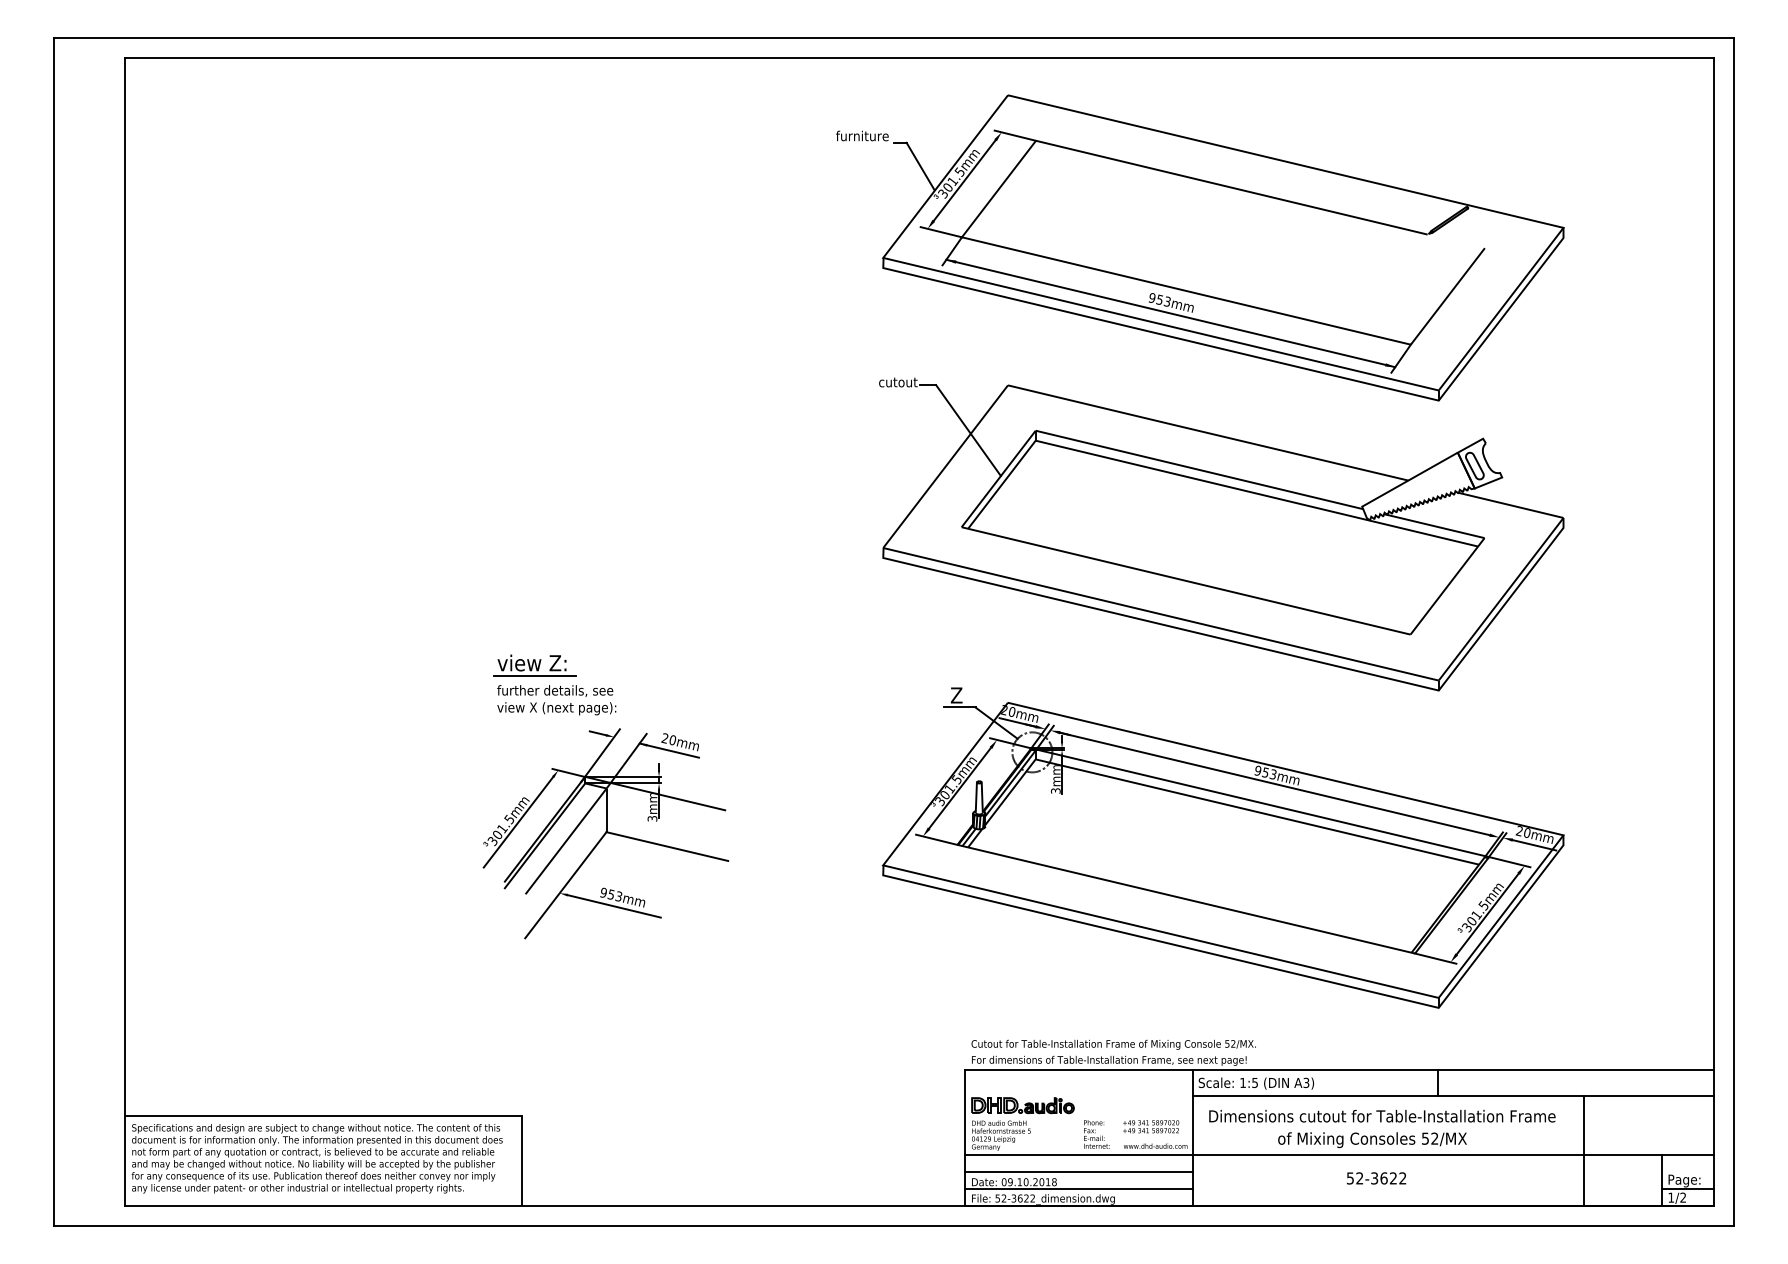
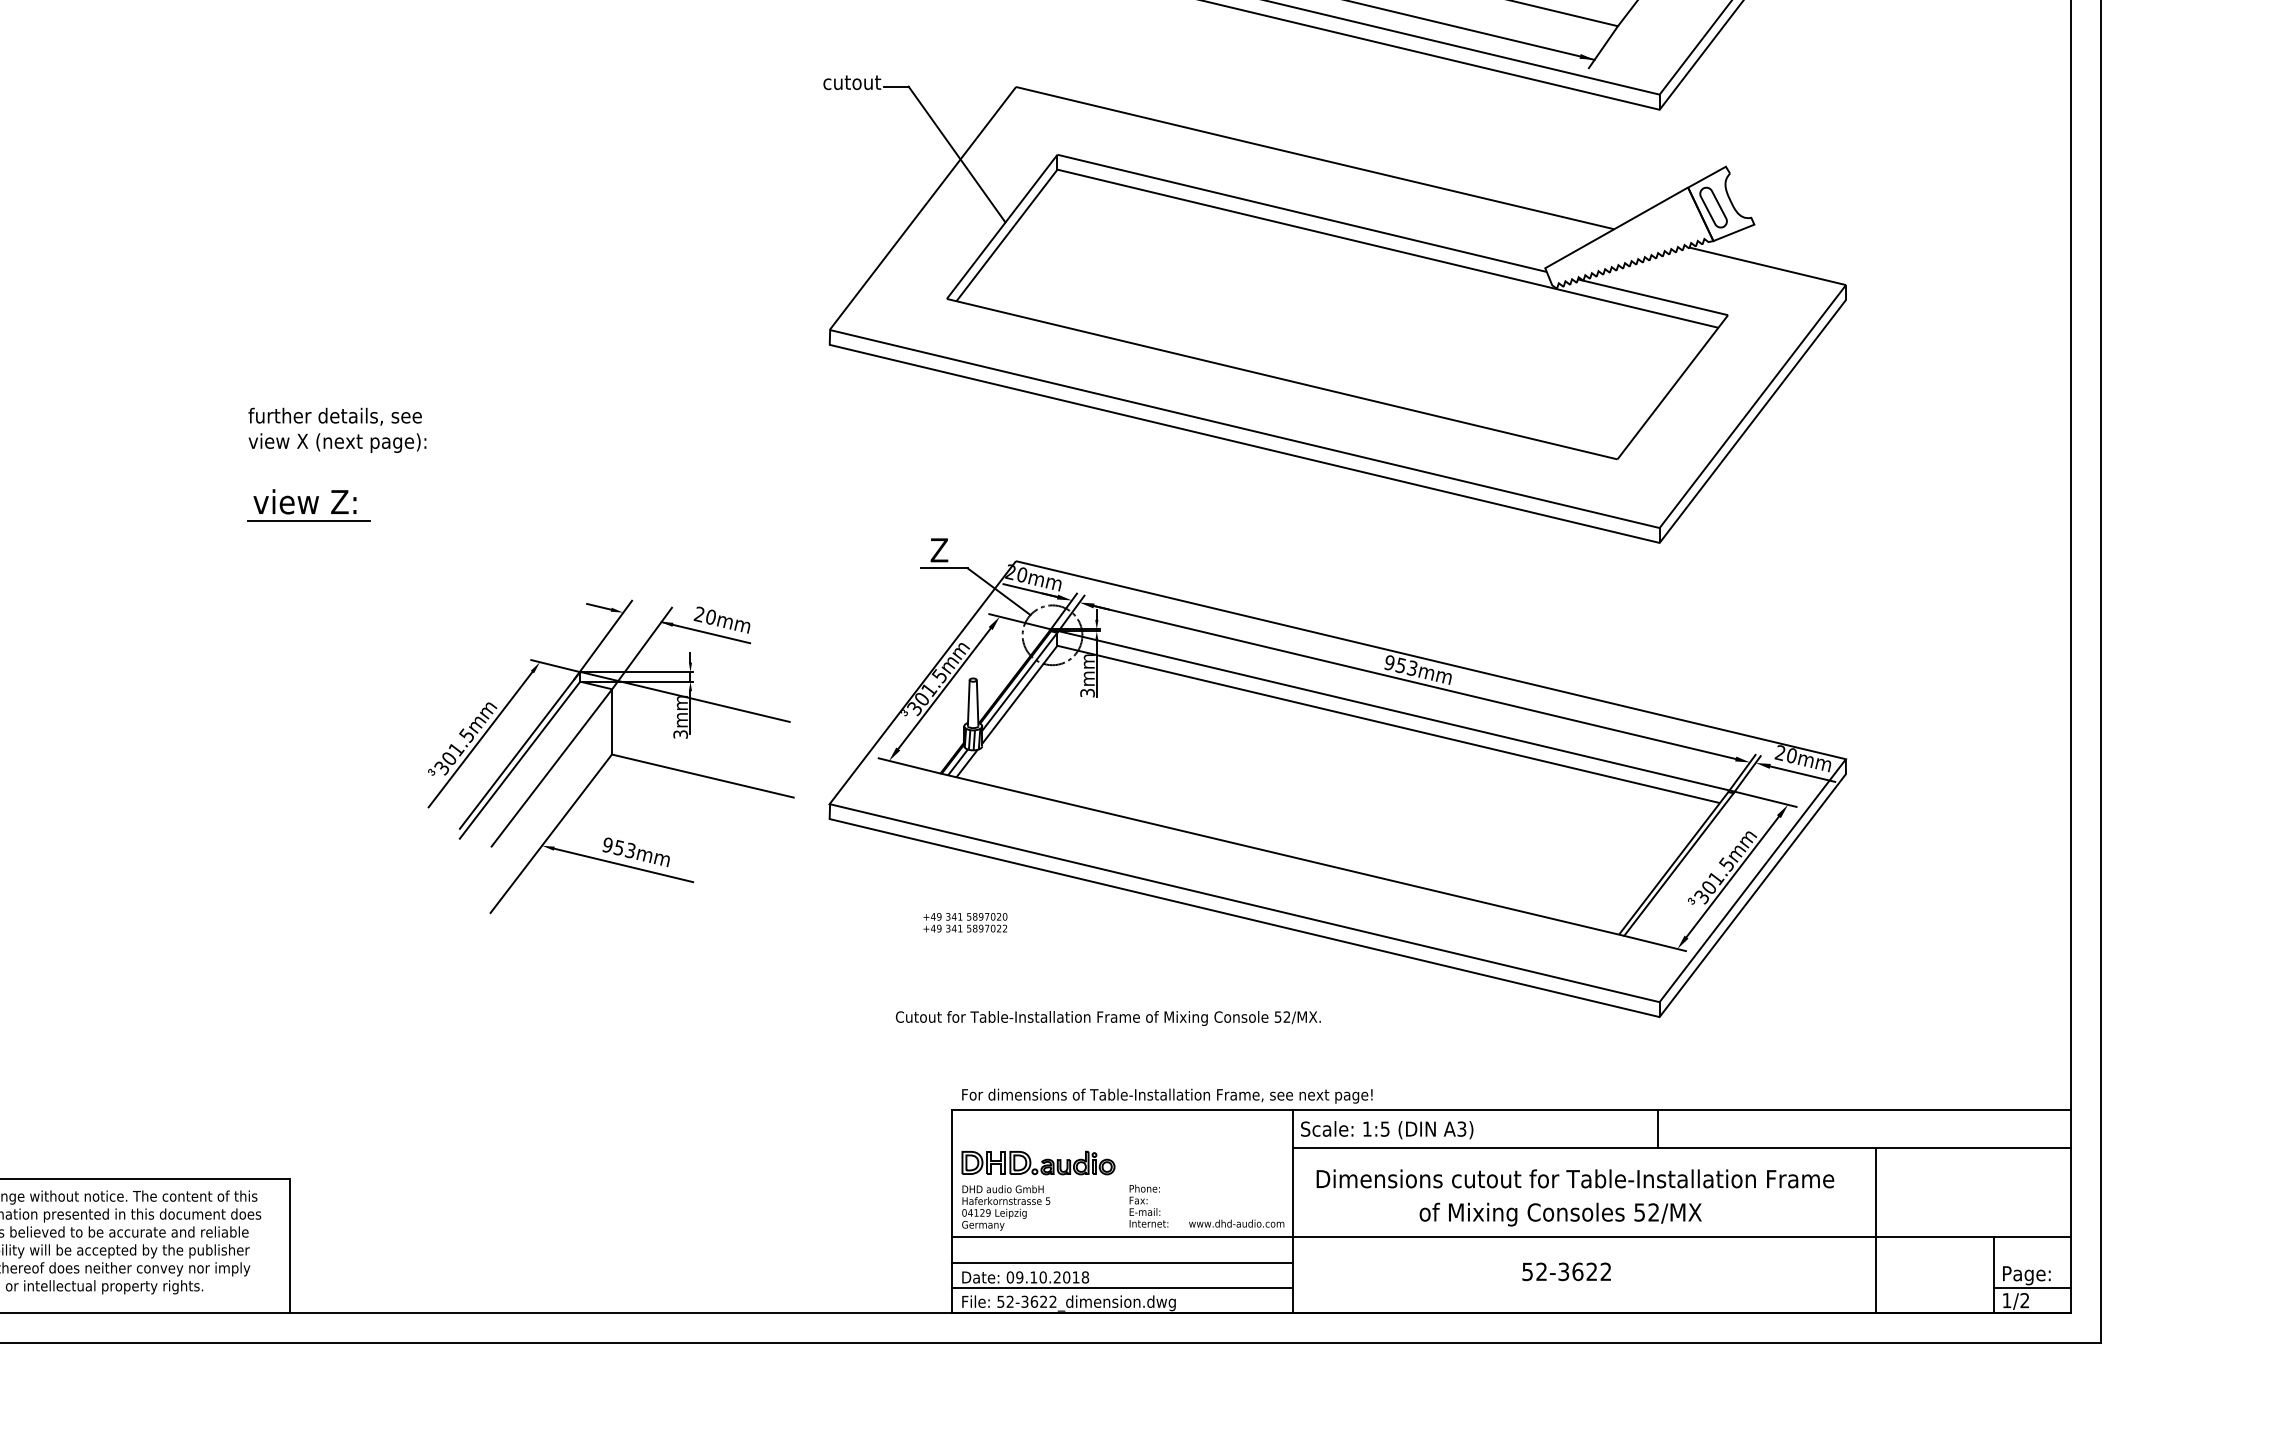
text: (556, 700) -> (337, 430), moved
part: (605, 833) -> (610, 756), moved
text: (1113, 1044) -> (1107, 1017), moved
text: (1151, 1126) -> (966, 922), moved

